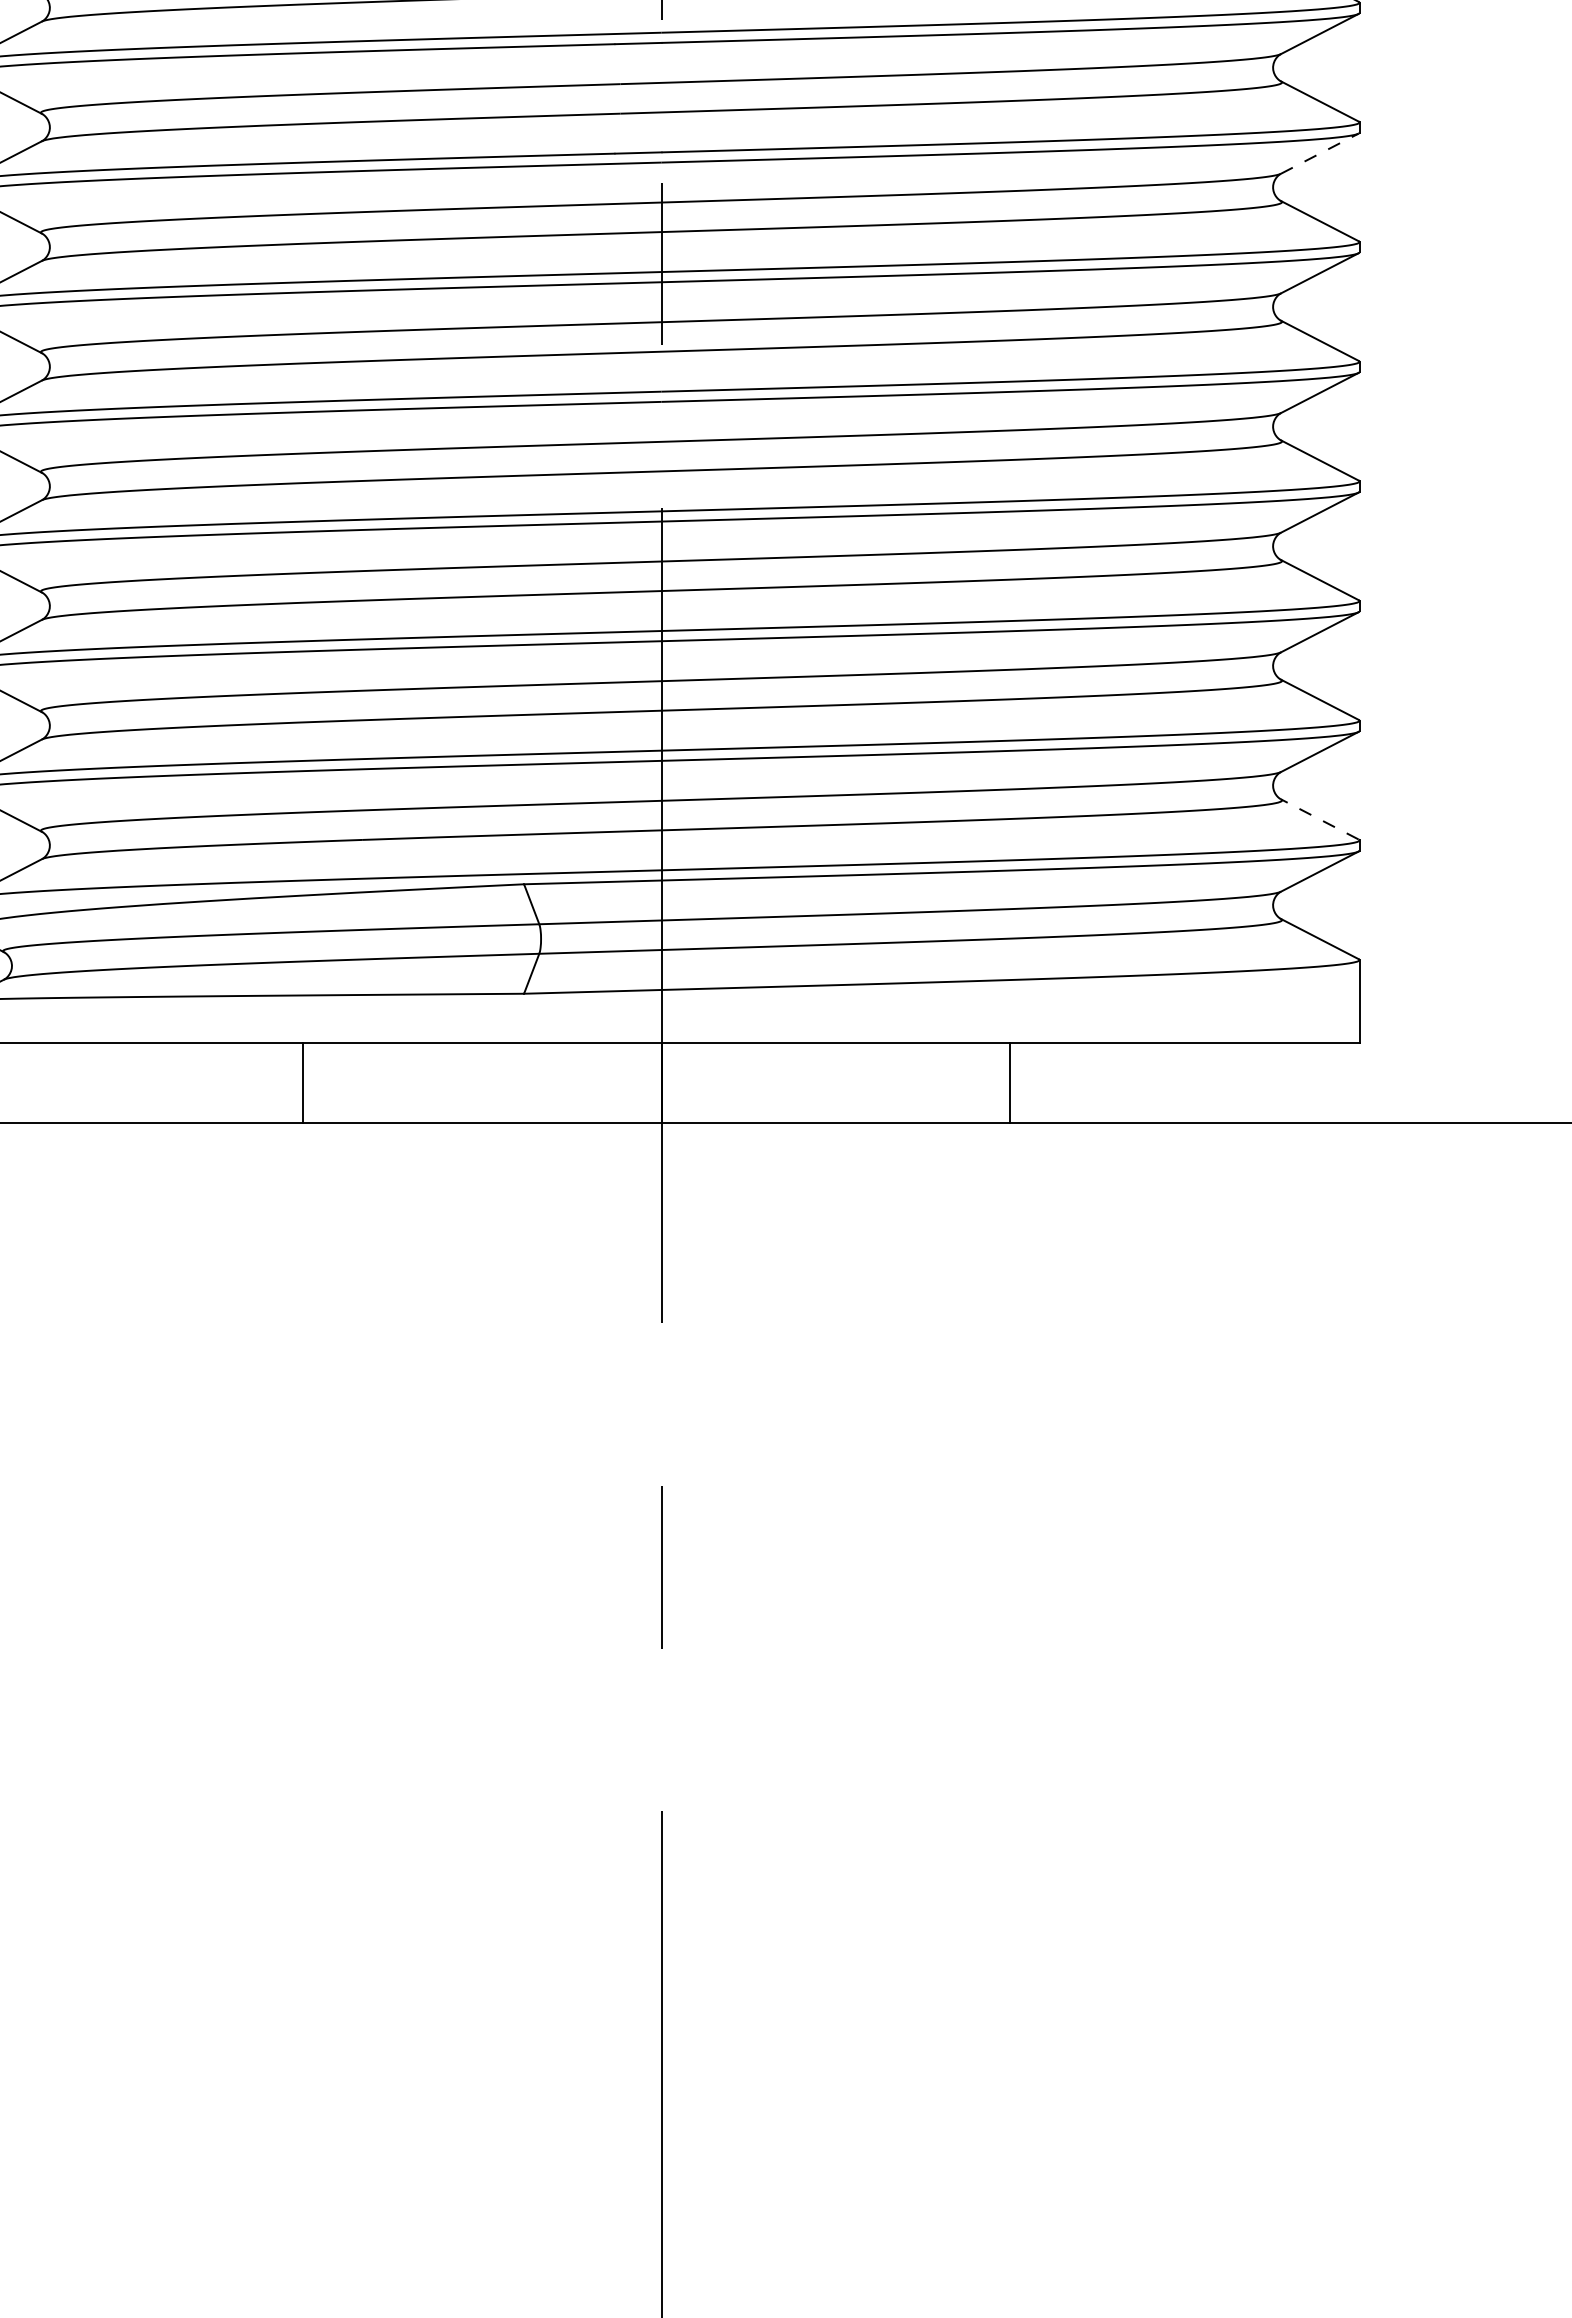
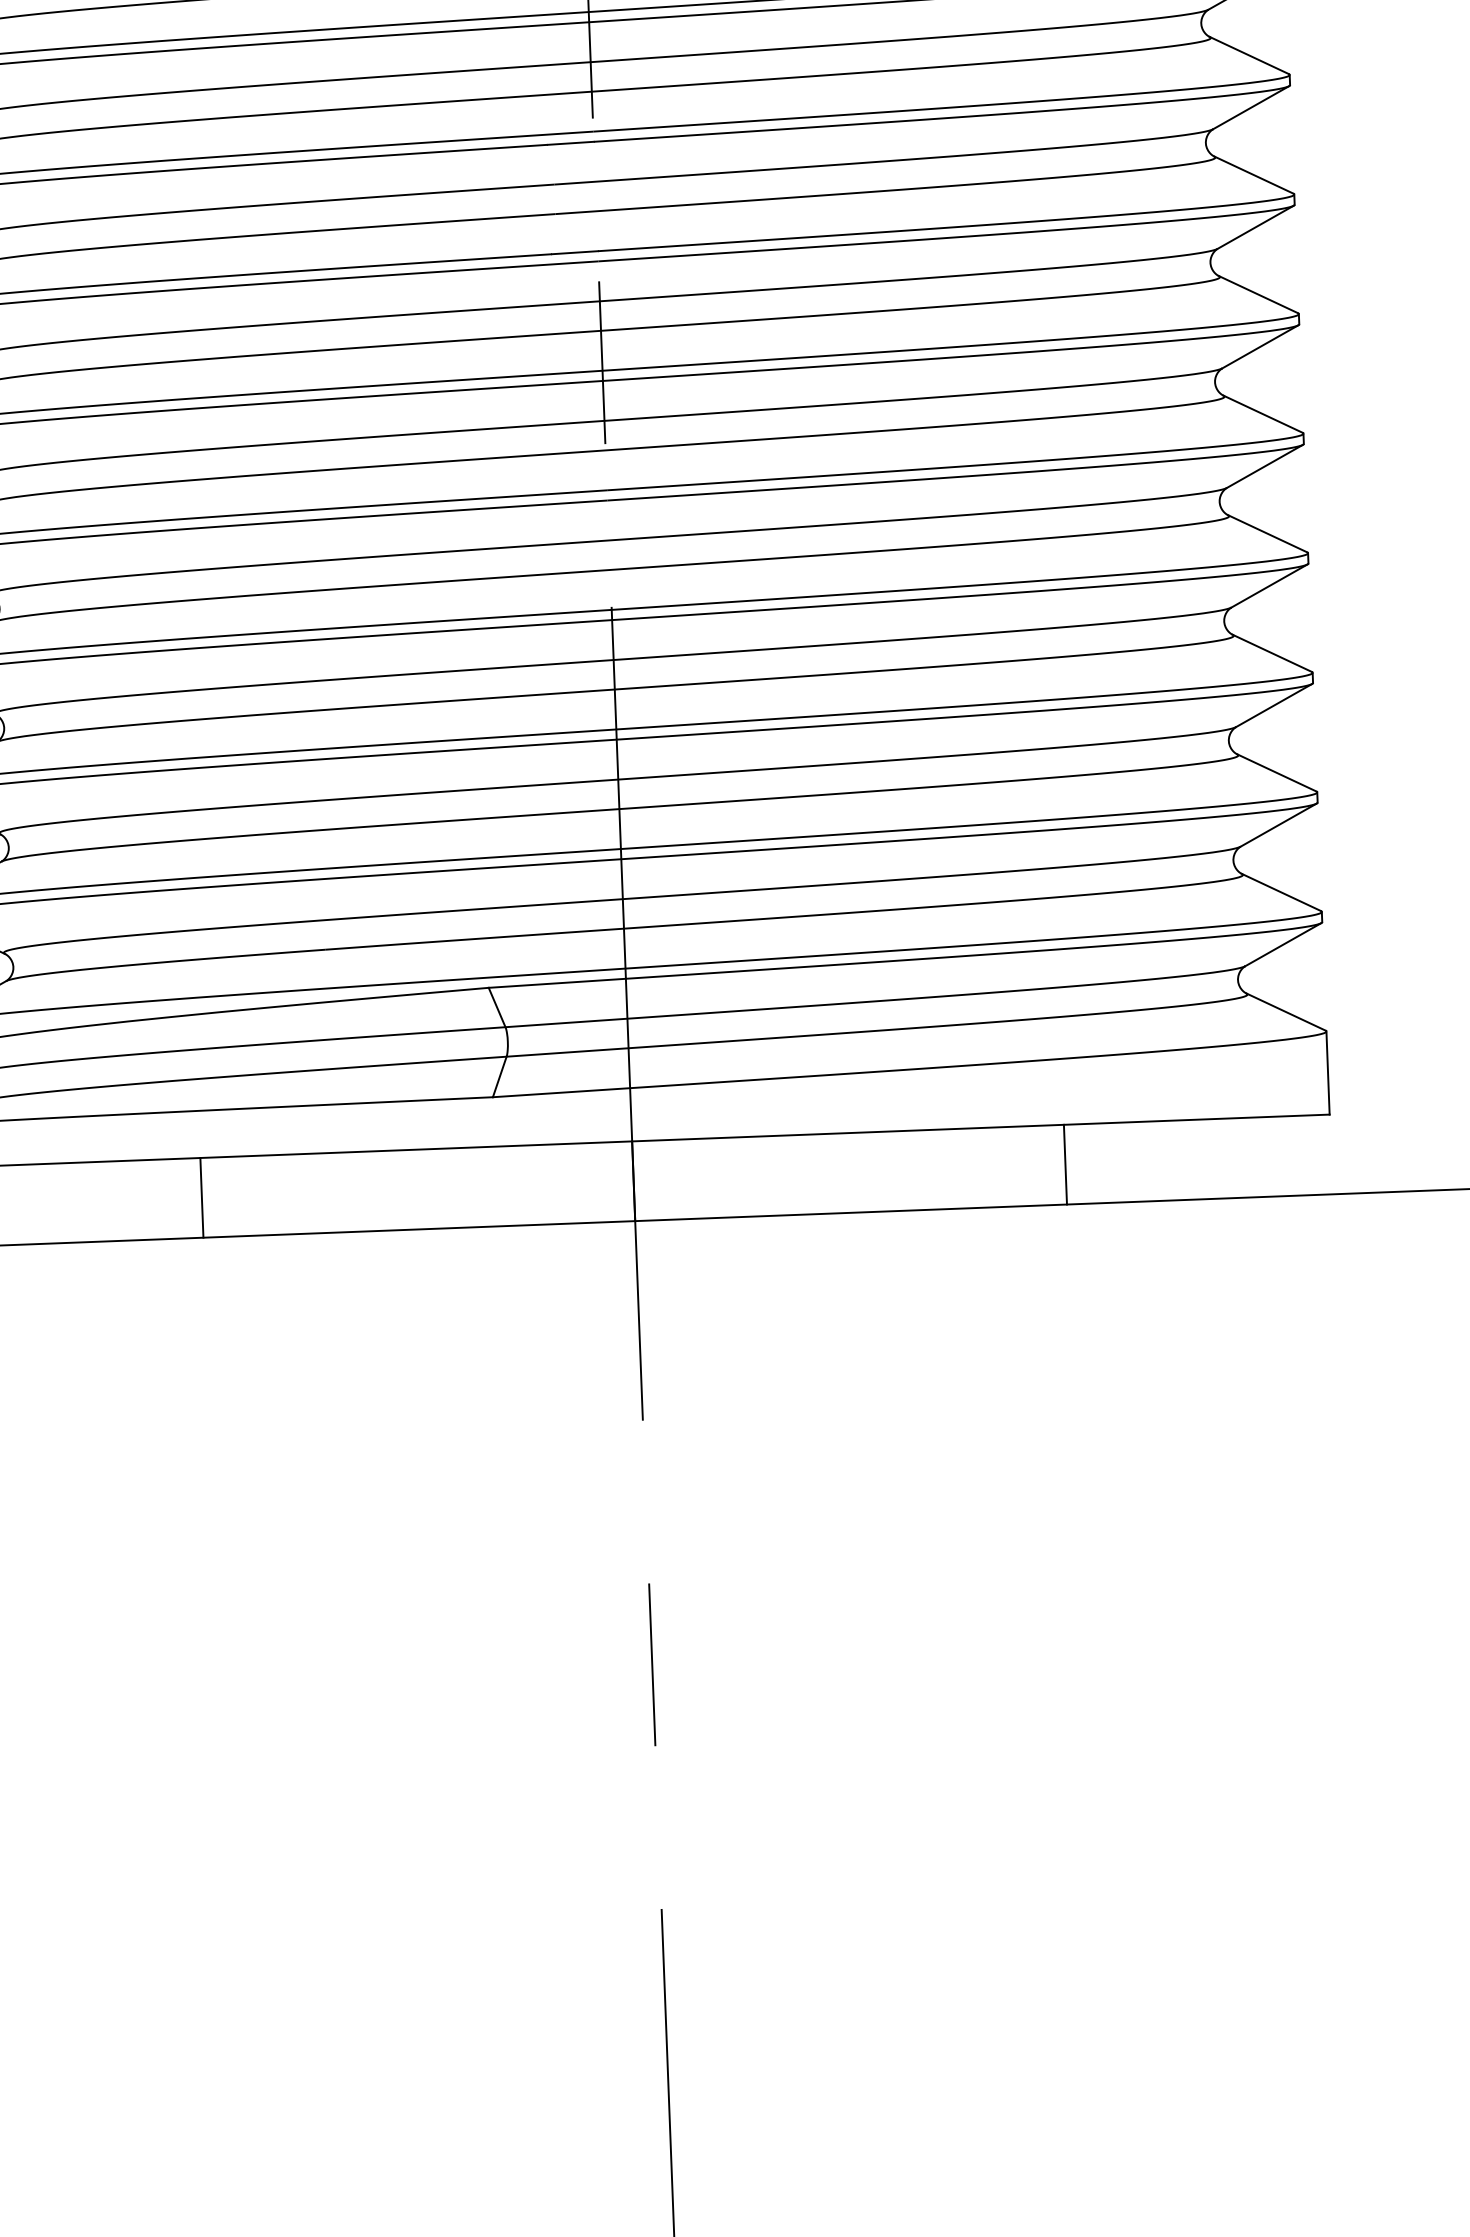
line: (1319, 153) -> (1255, 227), dashed -> solid
line: (1319, 819) -> (1281, 892), dashed -> solid
line: (303, 1083) -> (202, 1198), moved
line: (1009, 1083) -> (1065, 1165), moved

